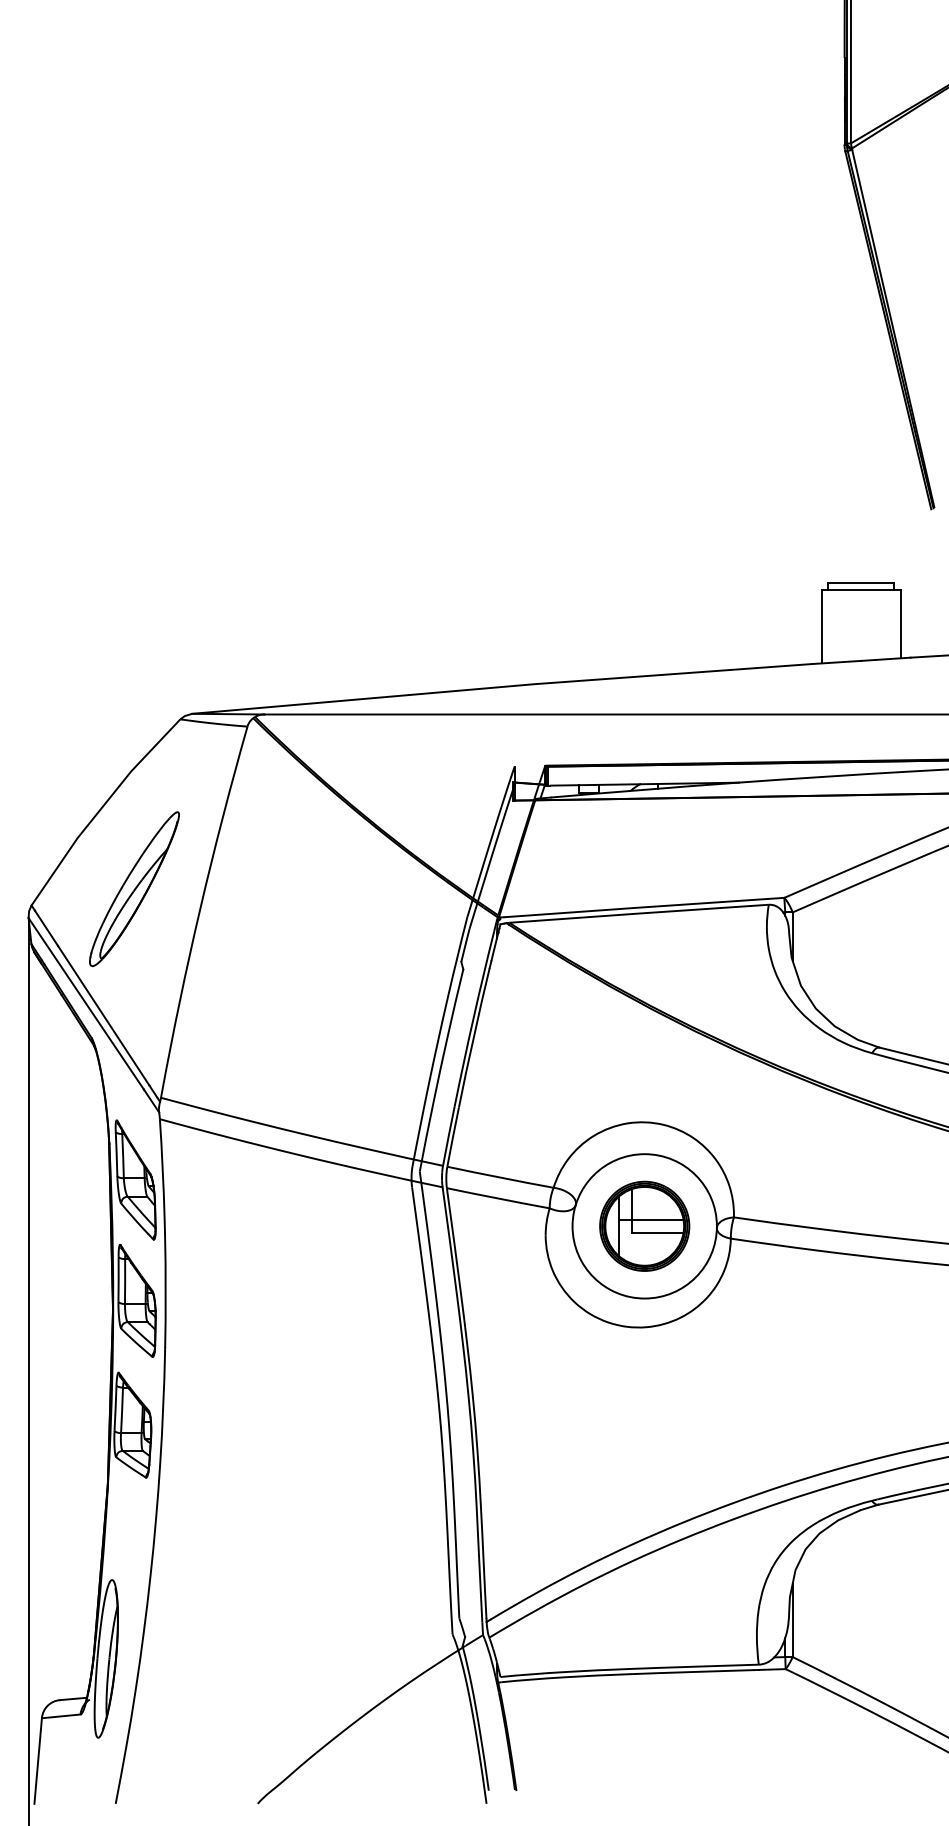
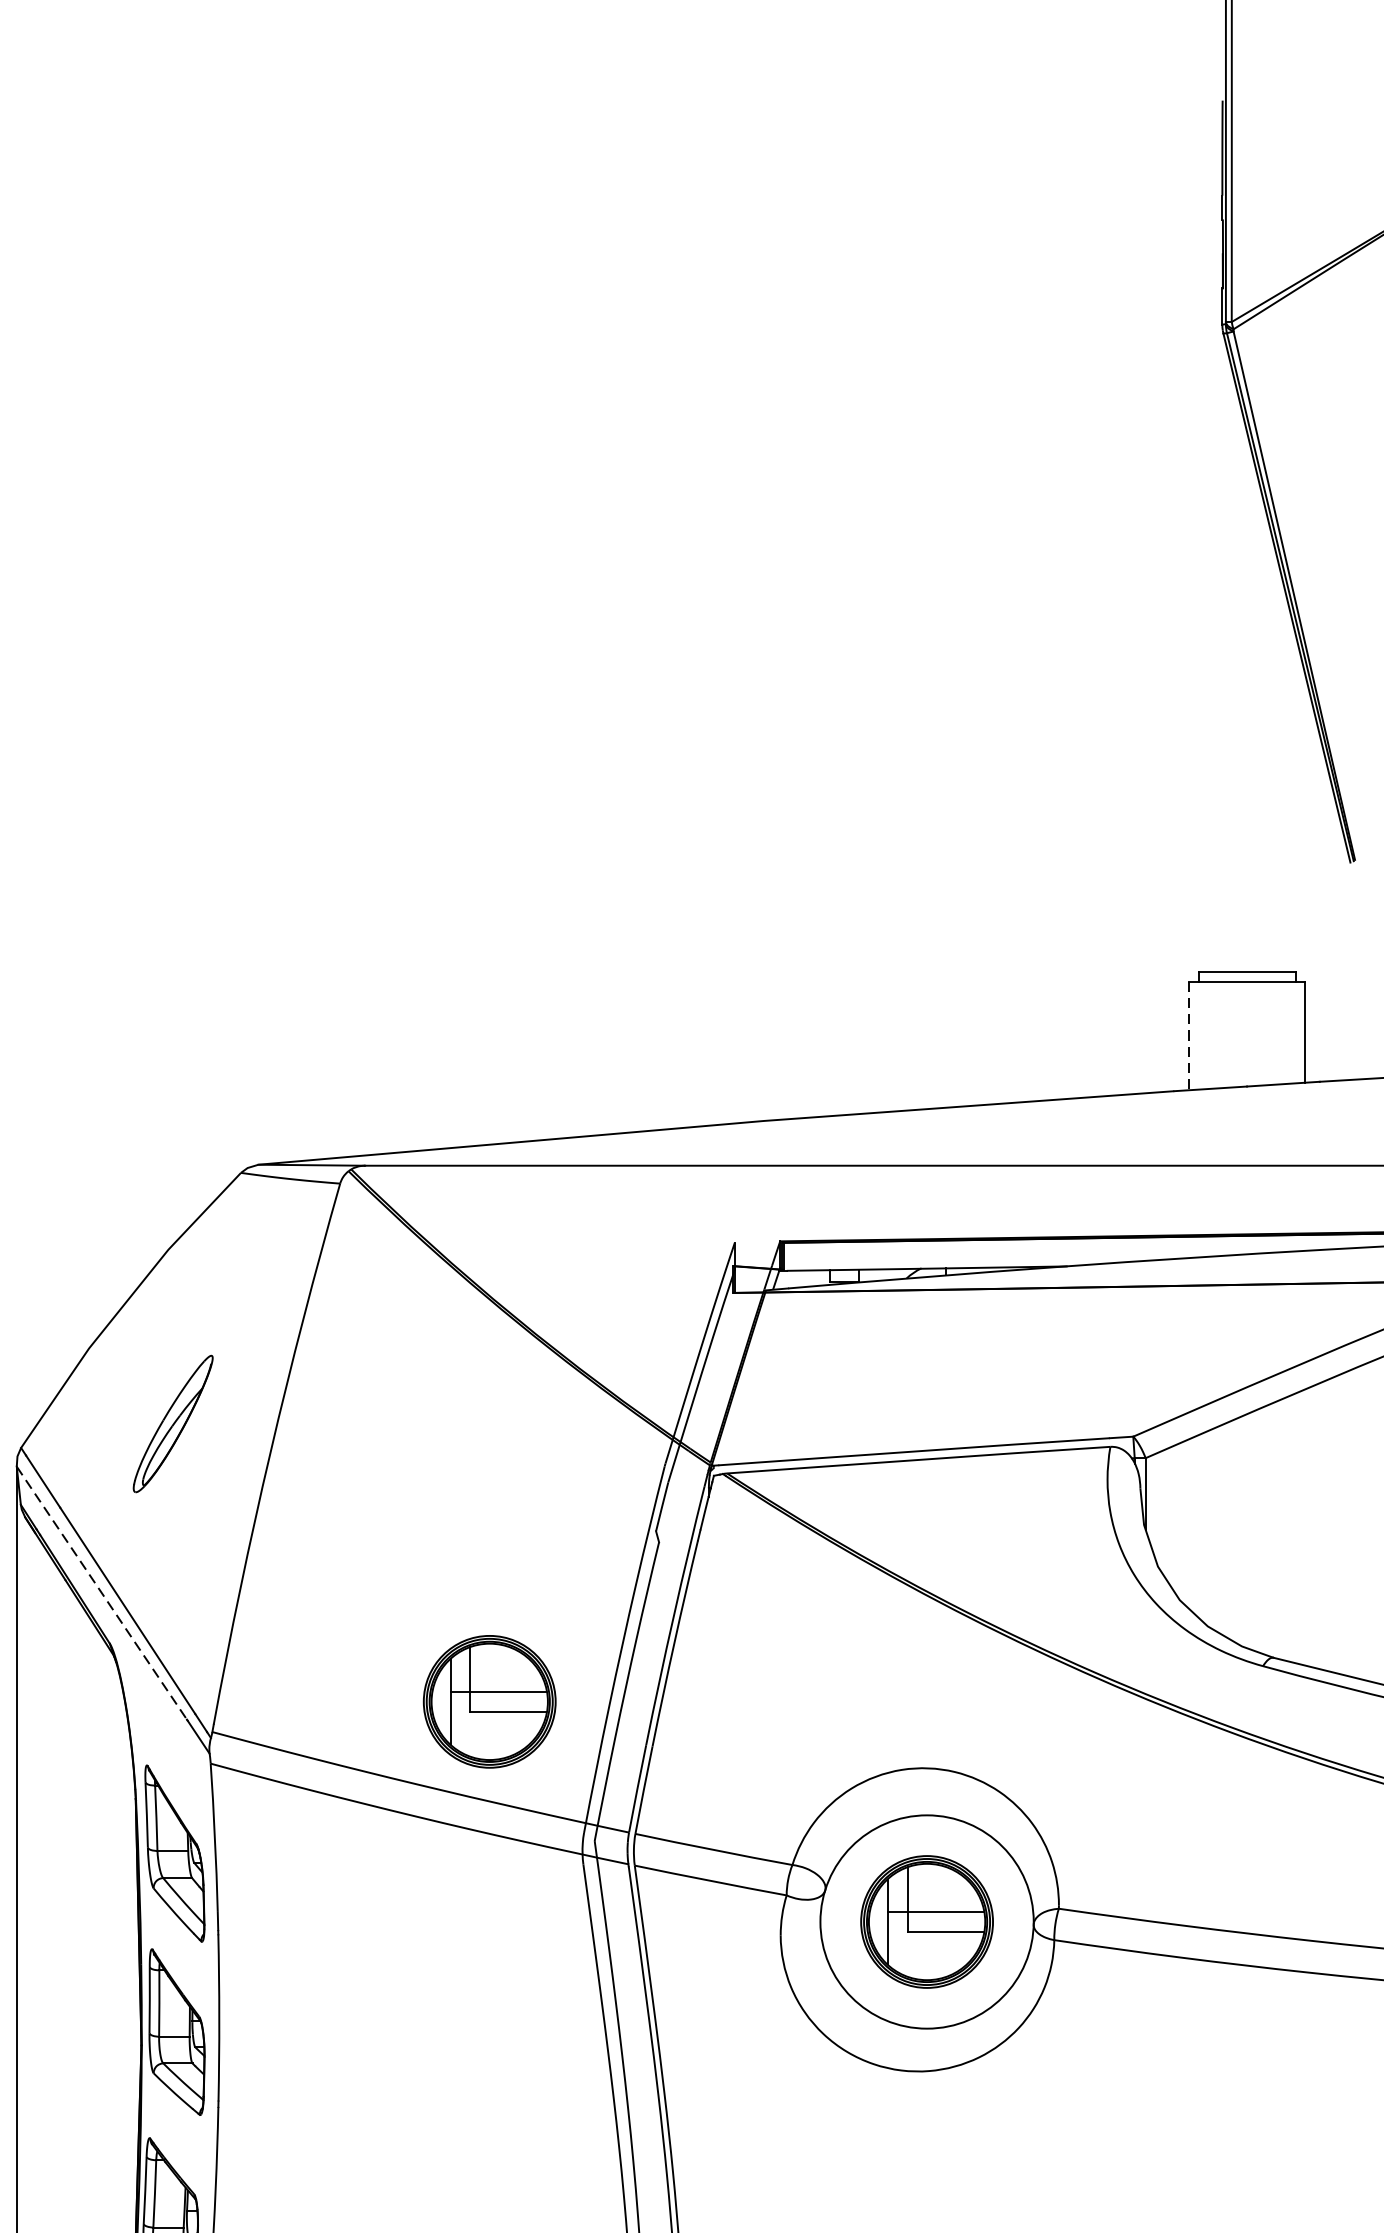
line: (821, 626) -> (1188, 1035), solid -> dashed
part: (134, 889) -> (173, 1424), size x0.6
line: (86, 1004) -> (102, 1594), solid -> dashed
part: (348, 1076) -> (489, 1700), added

